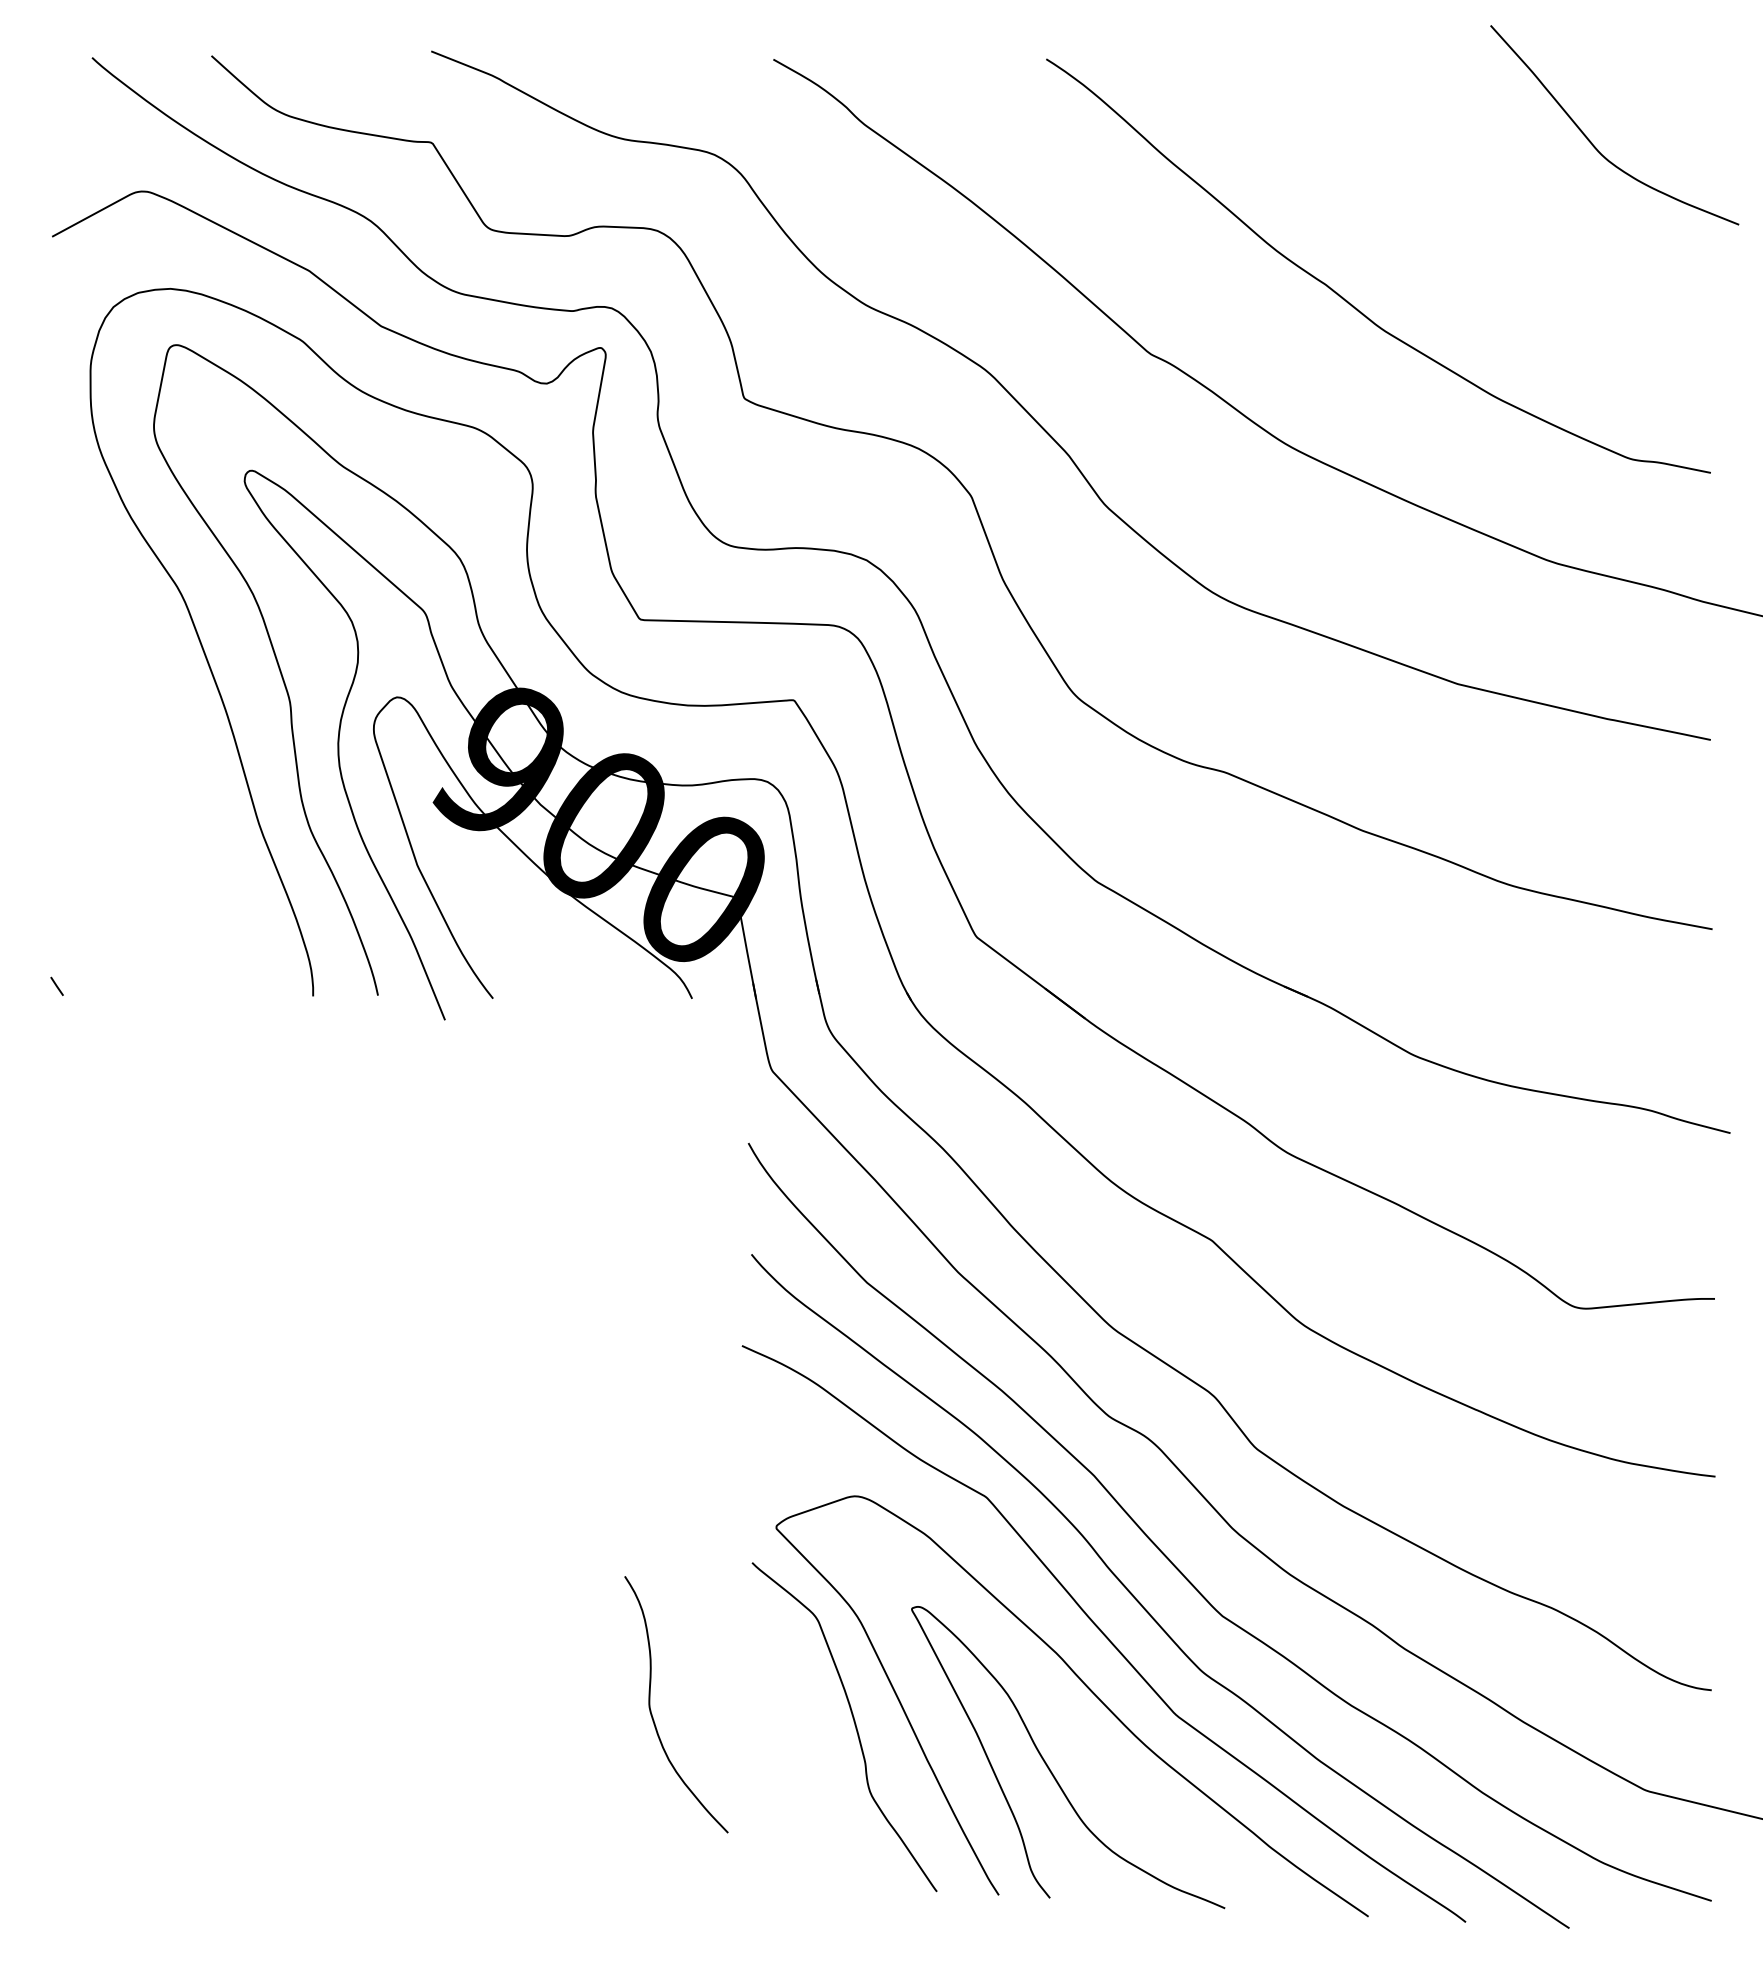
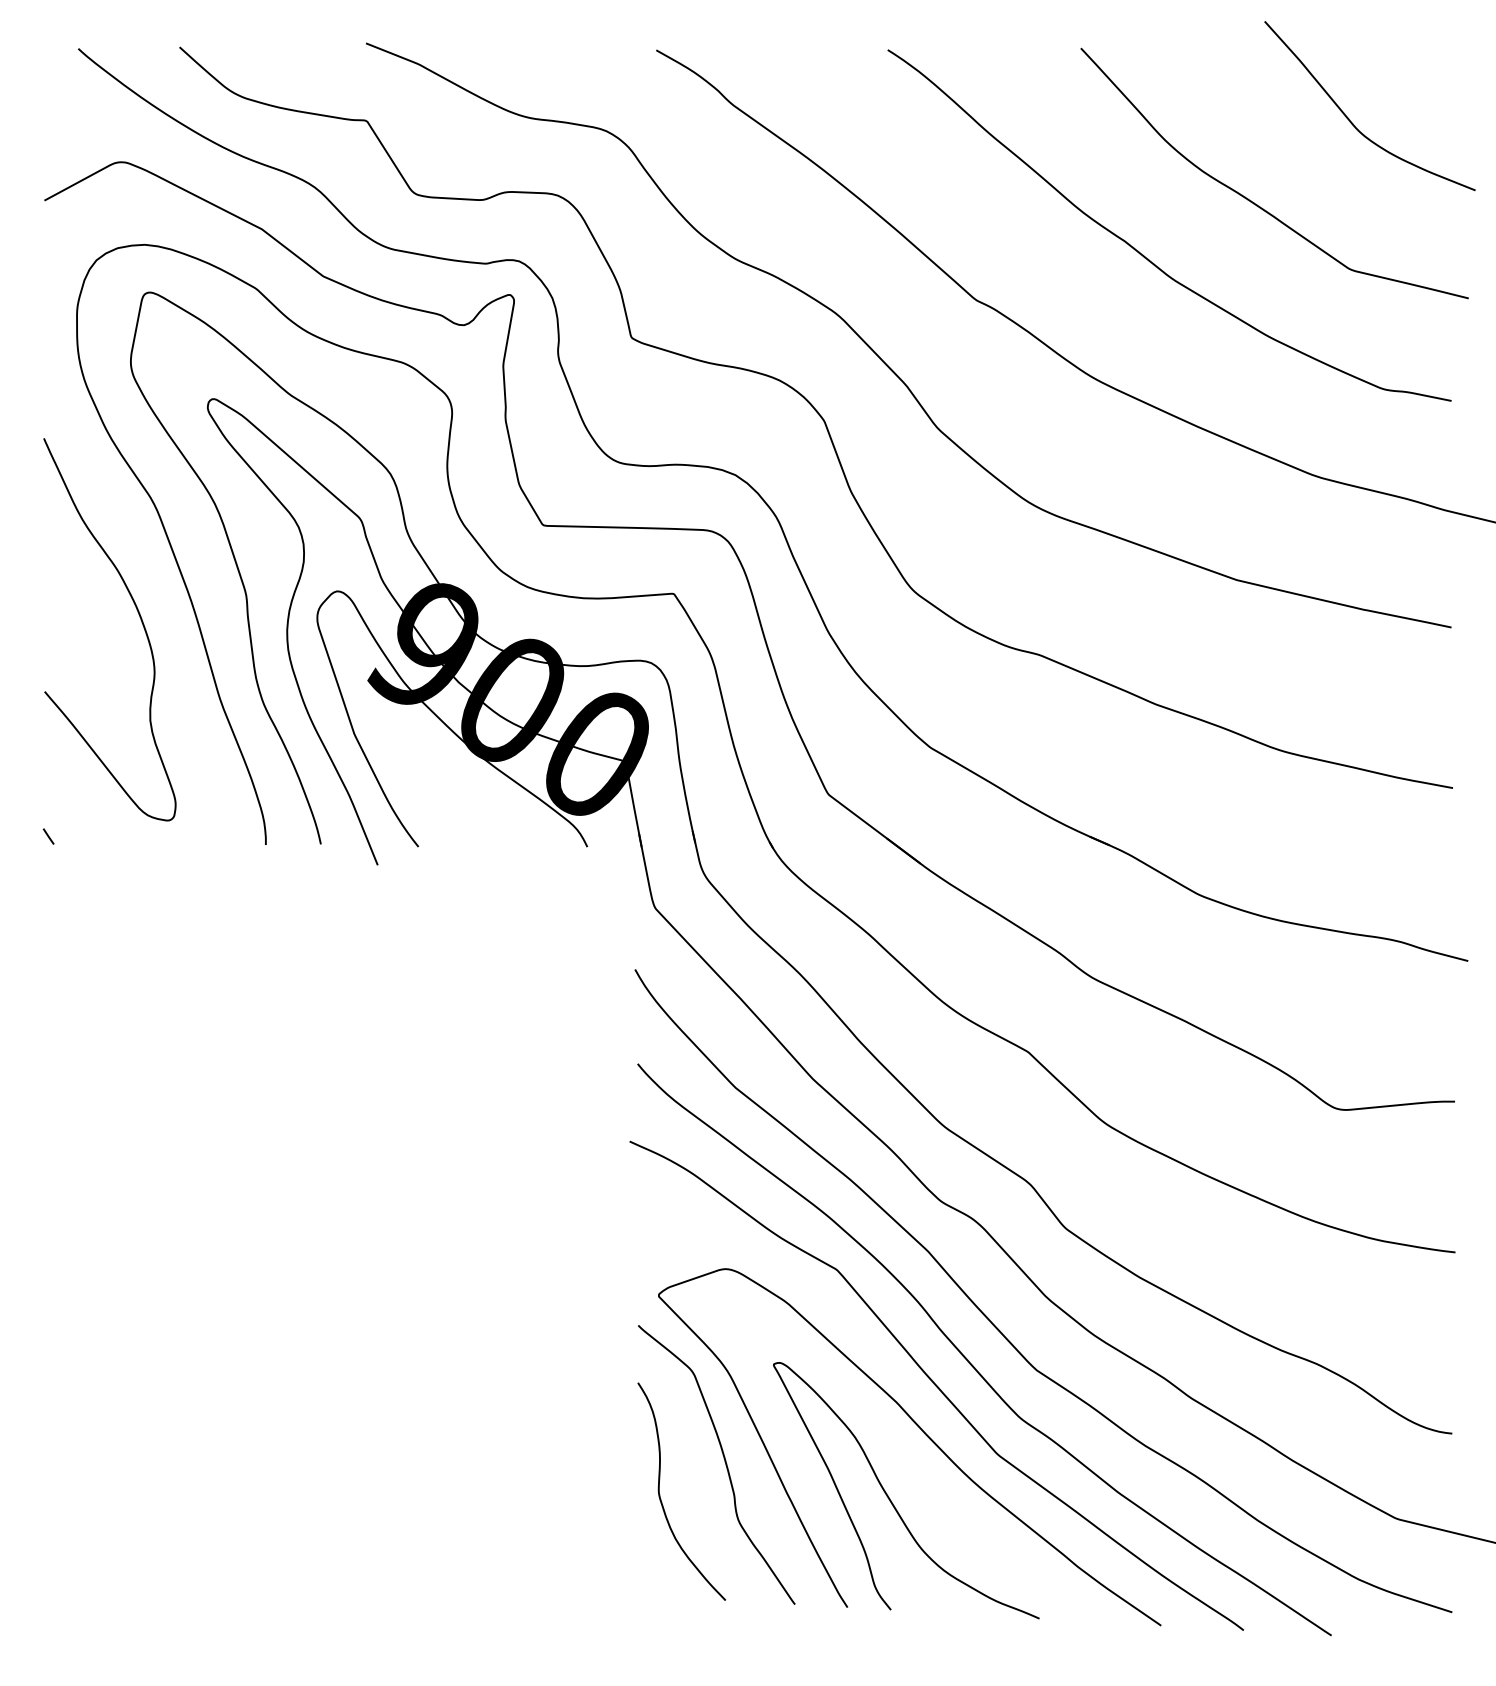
curve: (1480, 240) -> (1256, 203), added
curve: (164, 728) -> (139, 617), added
curve: (651, 1710) -> (660, 1496), moved

